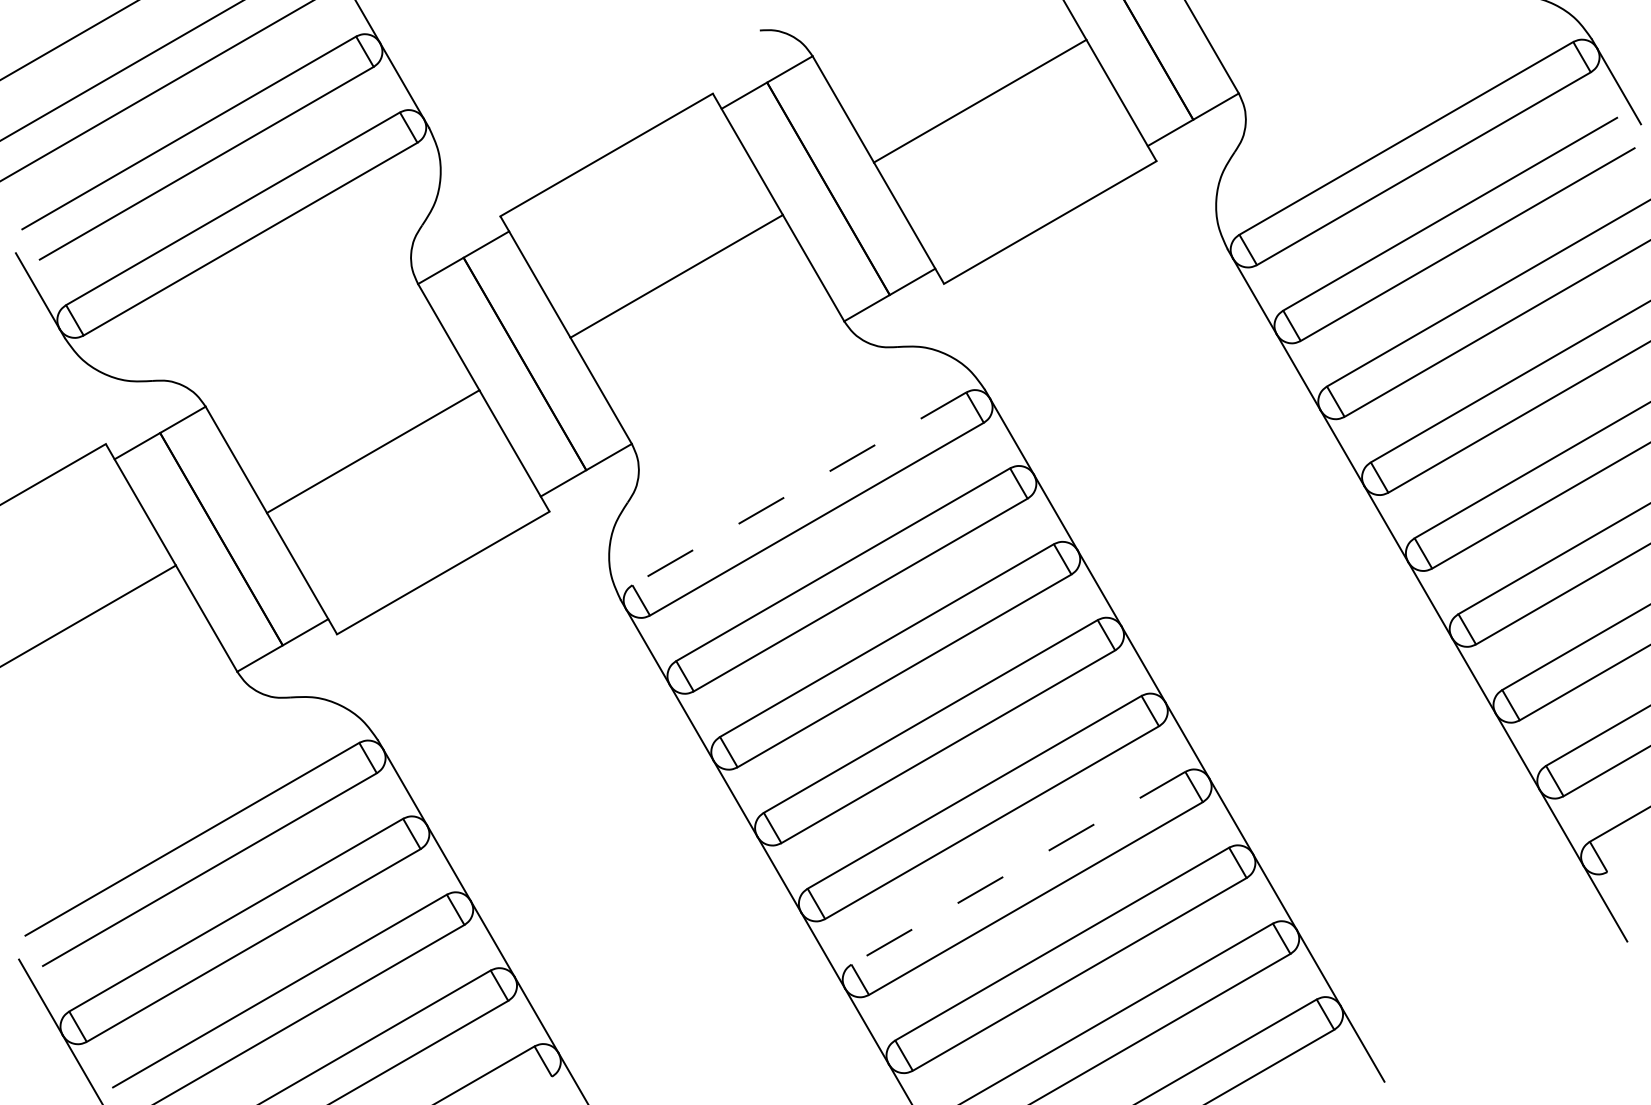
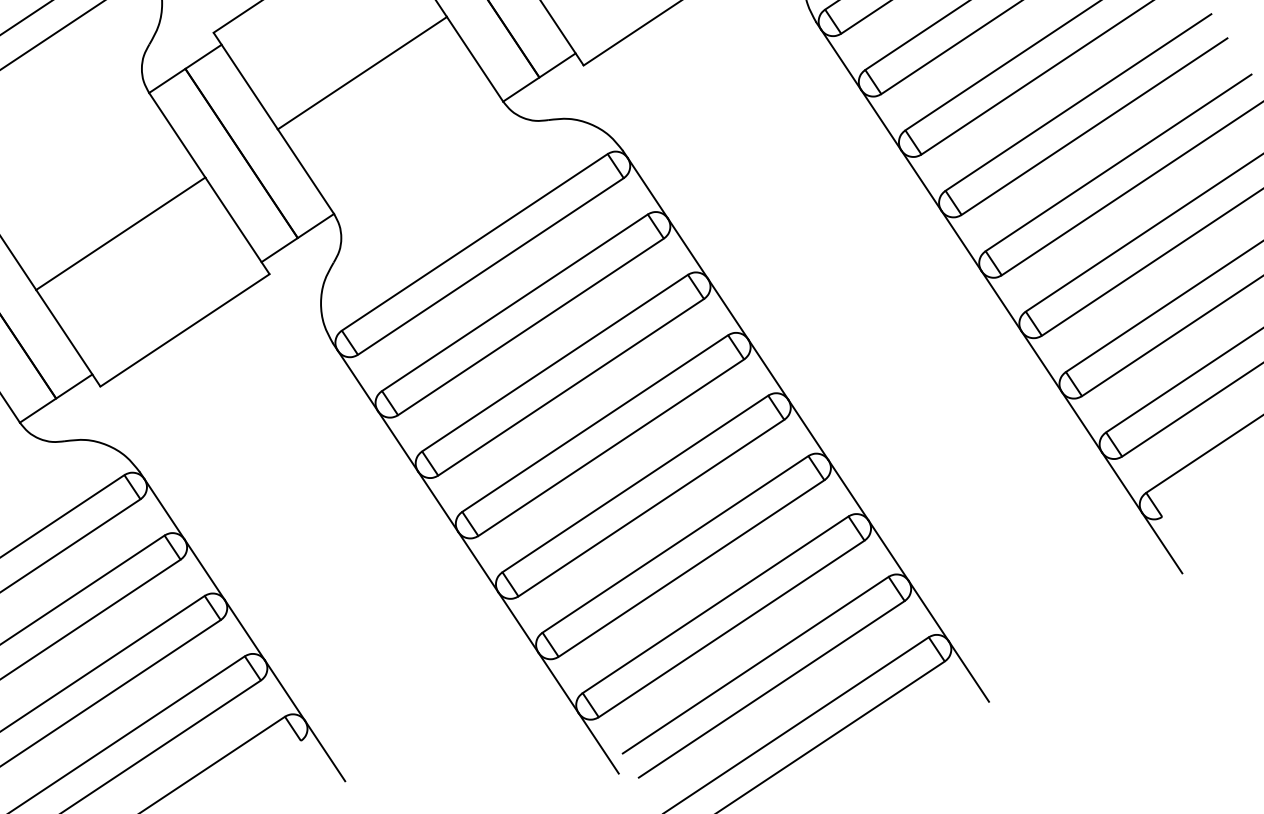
line: (799, 488) -> (474, 242), dashed -> solid
line: (1018, 868) -> (675, 544), dashed -> solid

